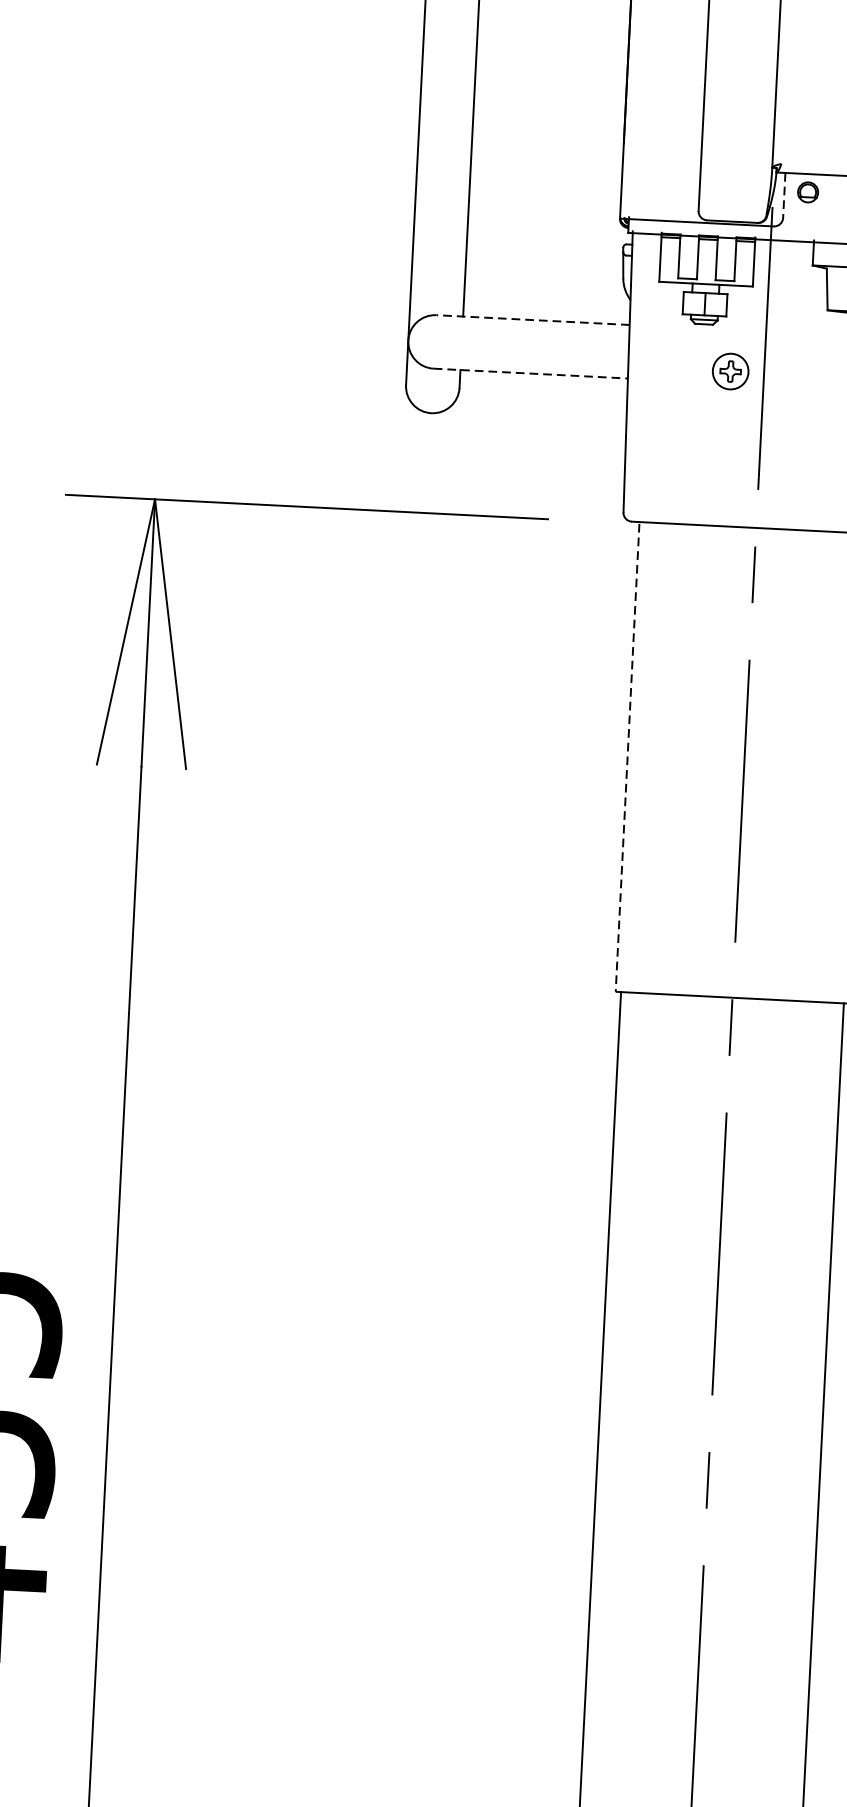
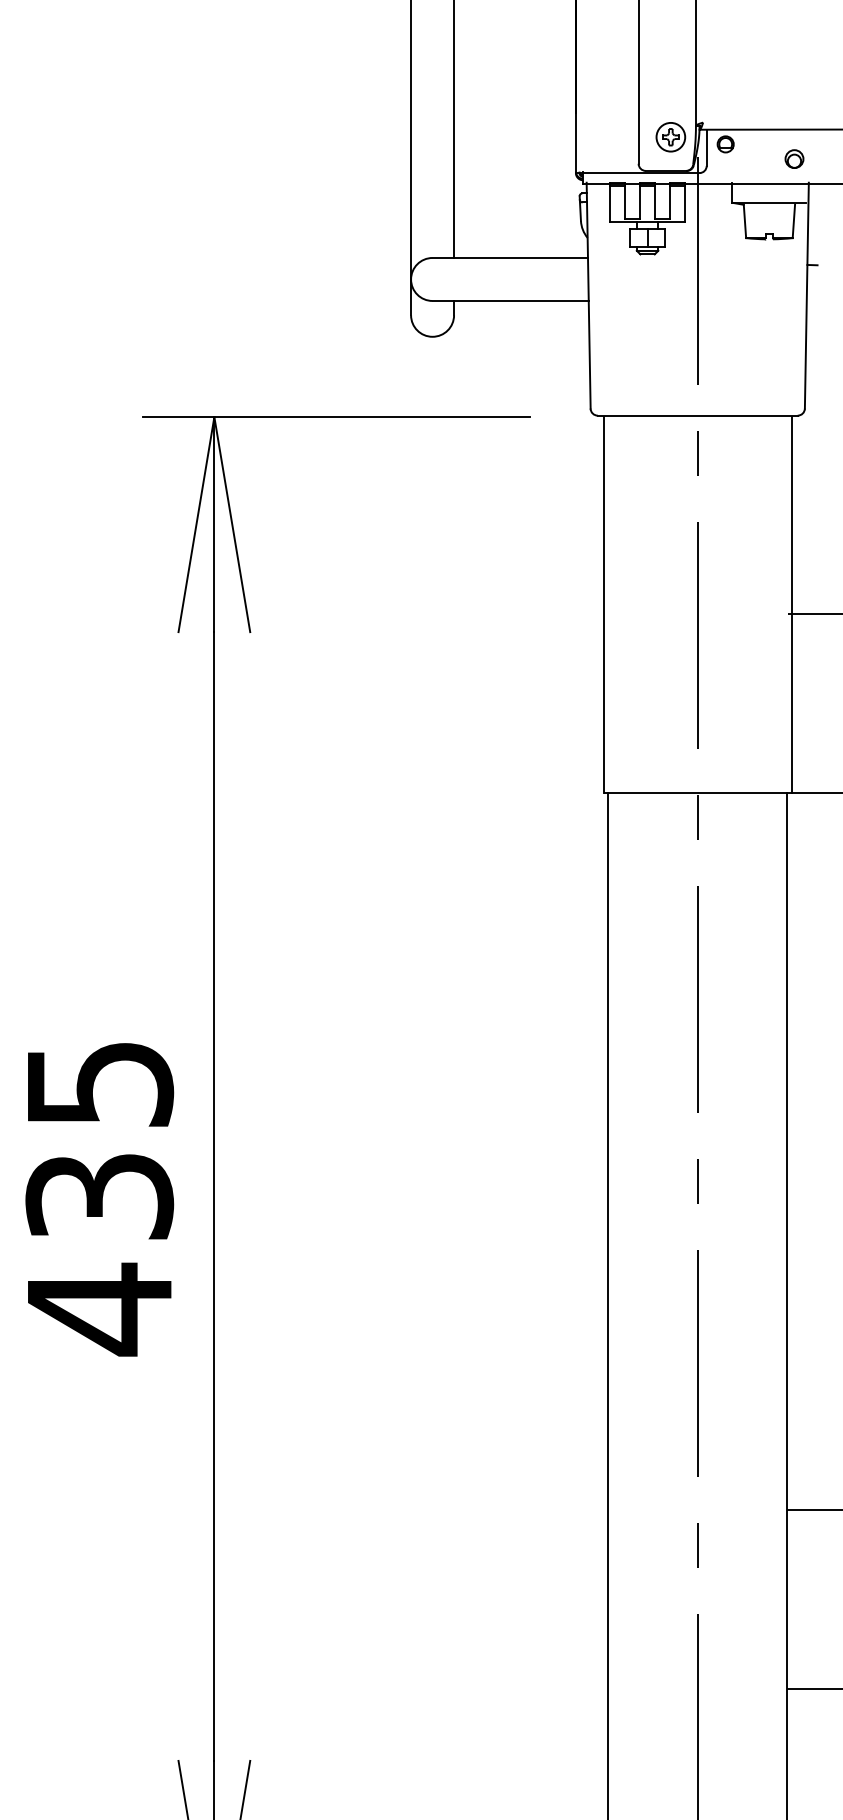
line: (783, 196) -> (706, 148), dashed -> solid
line: (533, 319) -> (510, 257), dashed -> solid
part: (730, 371) -> (670, 137), moved
line: (531, 373) -> (511, 300), dashed -> solid
line: (627, 758) -> (603, 605), dashed -> solid

